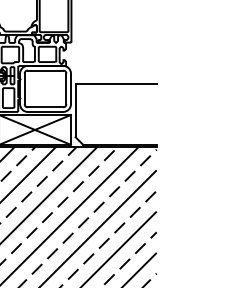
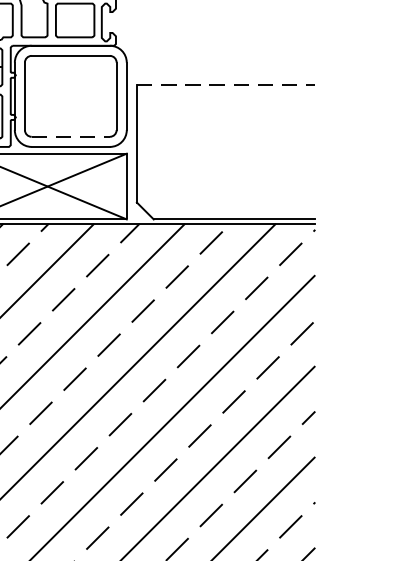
line: (116, 83) -> (226, 84), solid -> dashed
line: (45, 107) -> (70, 137), solid -> dashed

